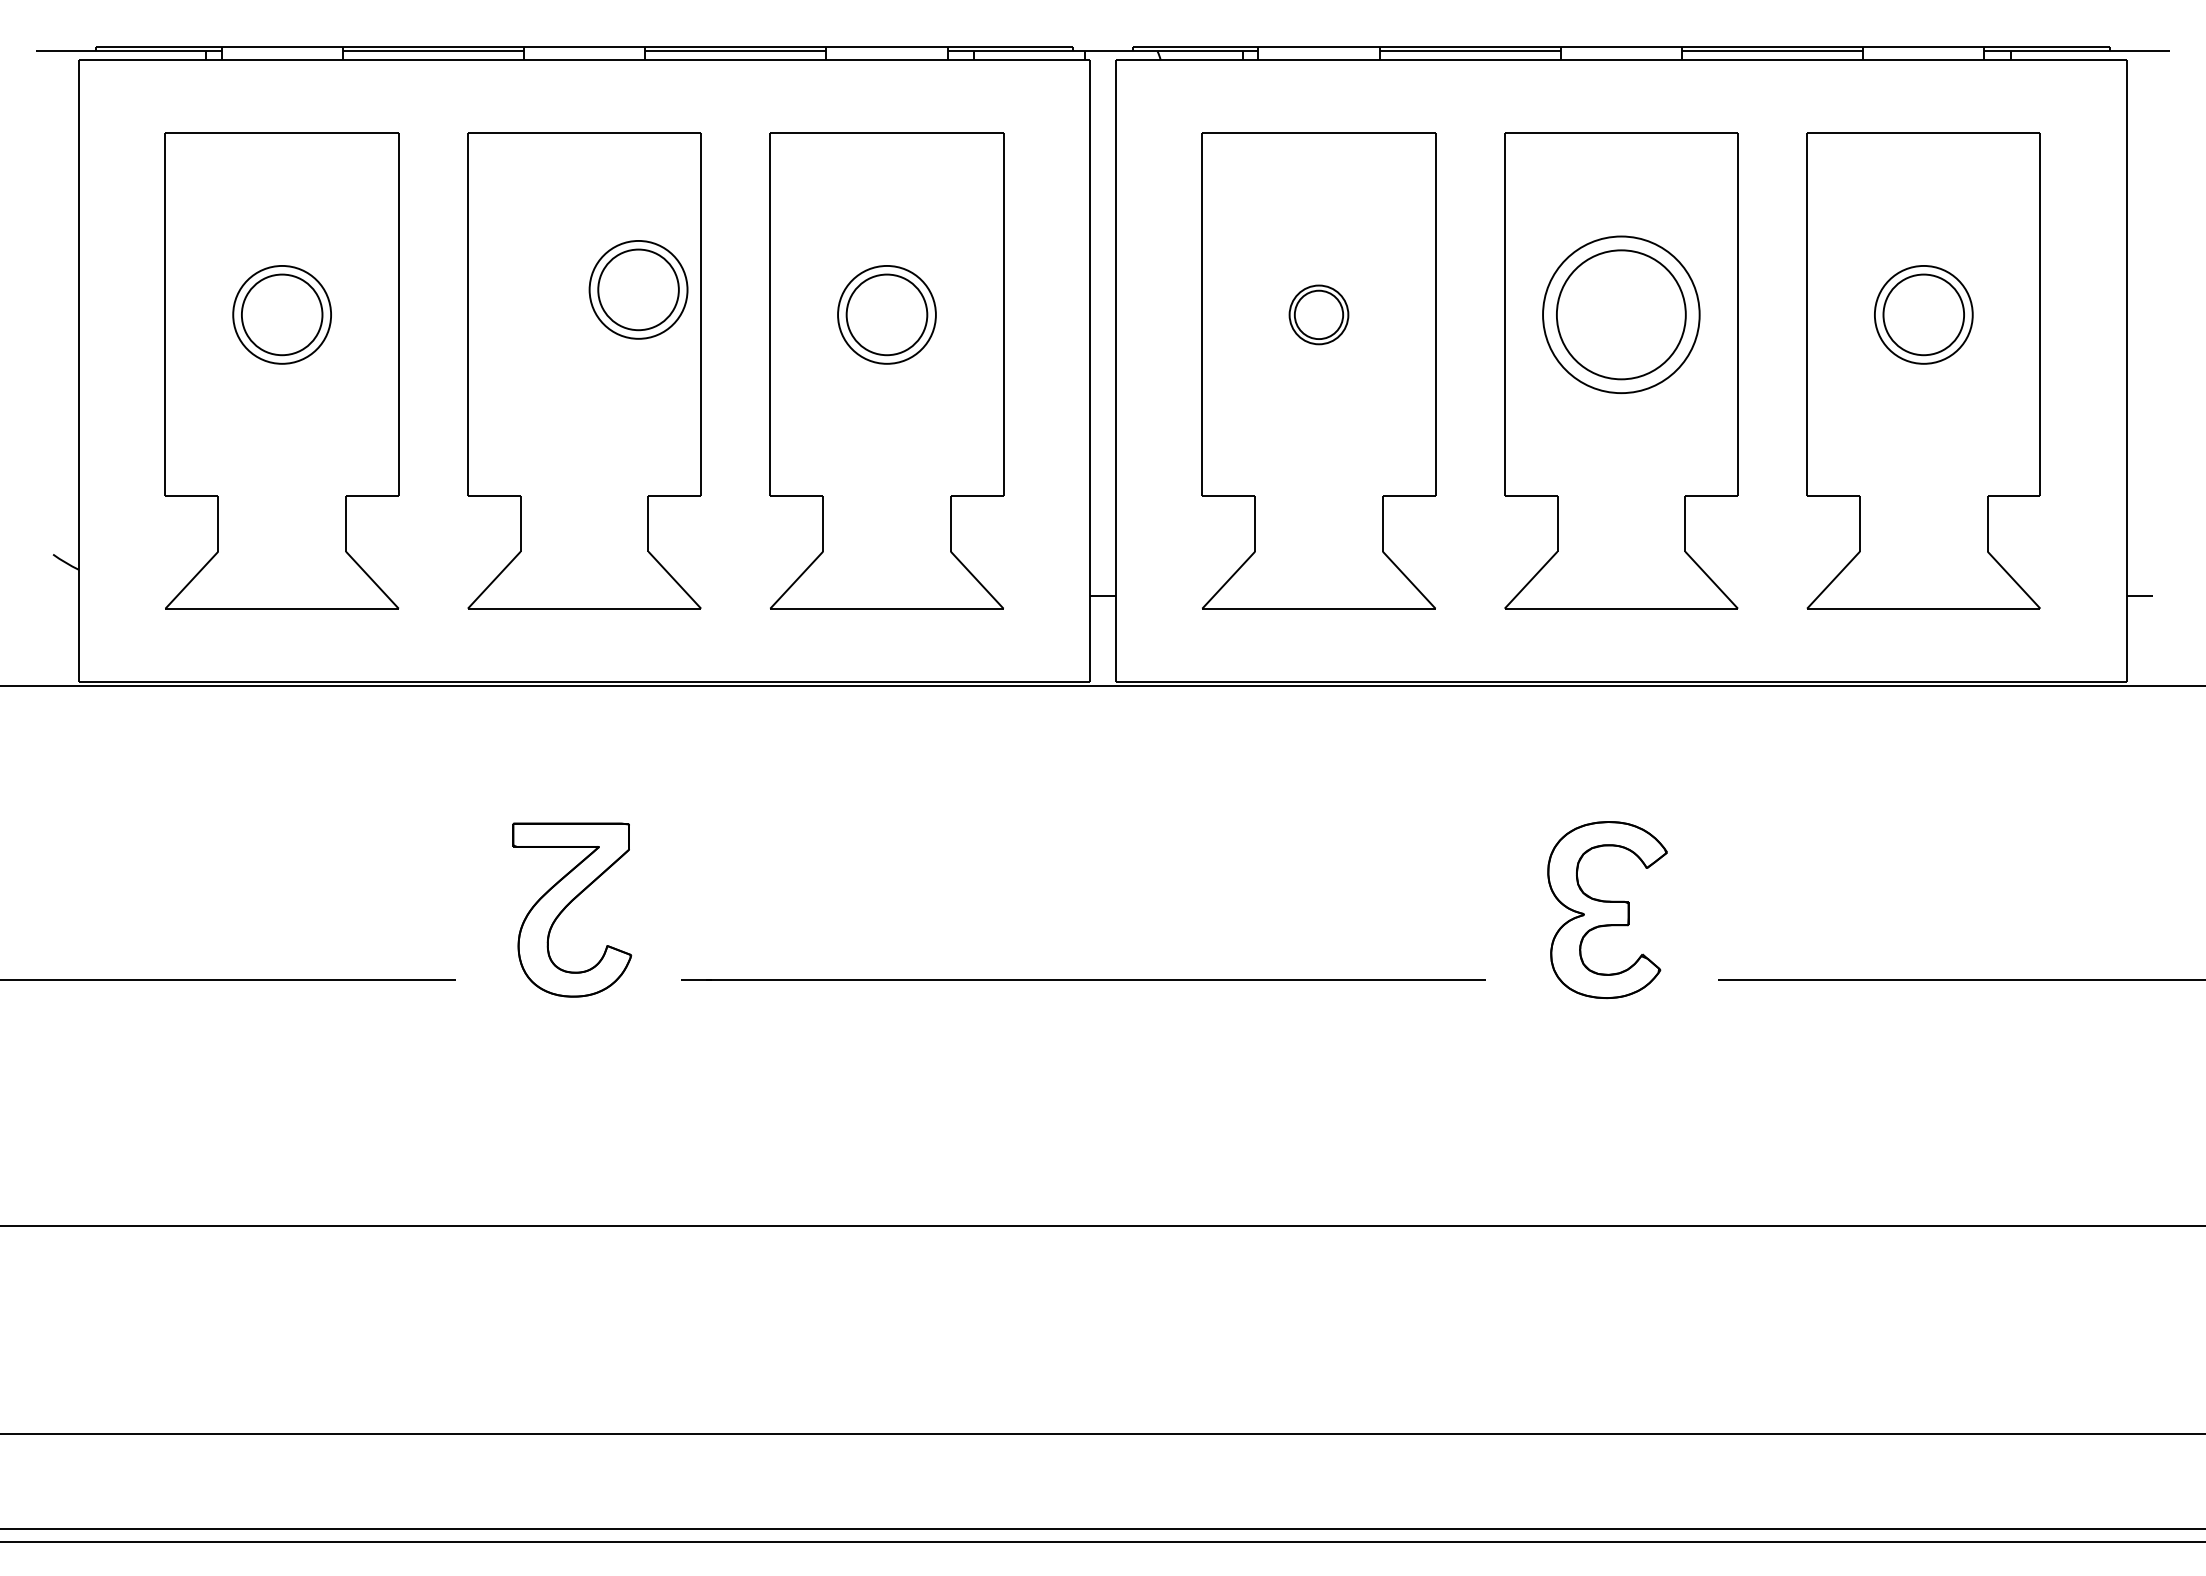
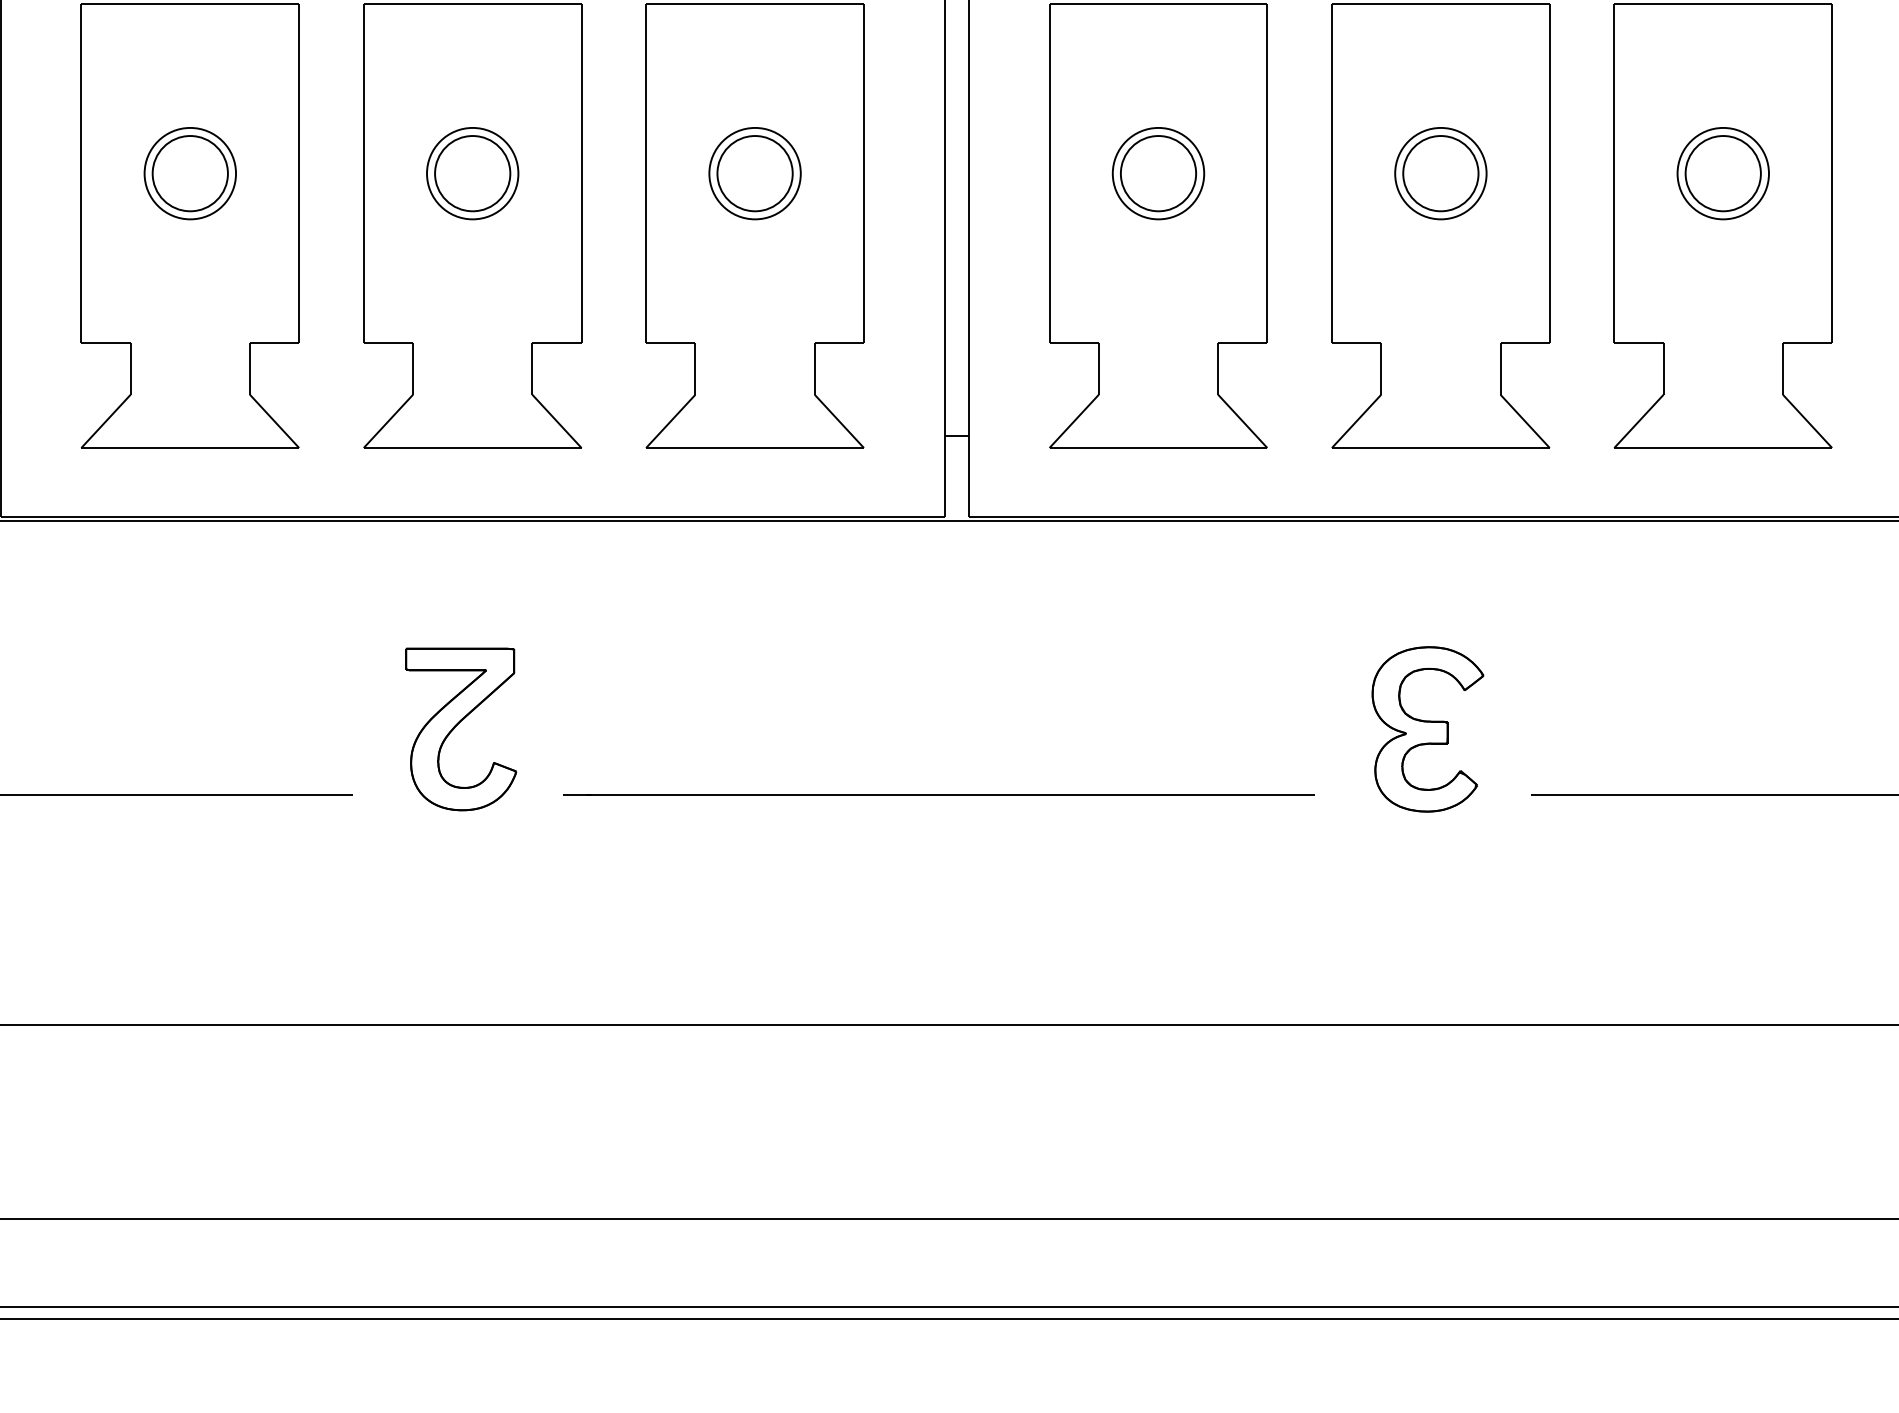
part: (638, 289) -> (472, 173), moved
part: (1318, 314) -> (1158, 173), size x1.67
part: (1621, 314) -> (1440, 173), size x0.62

